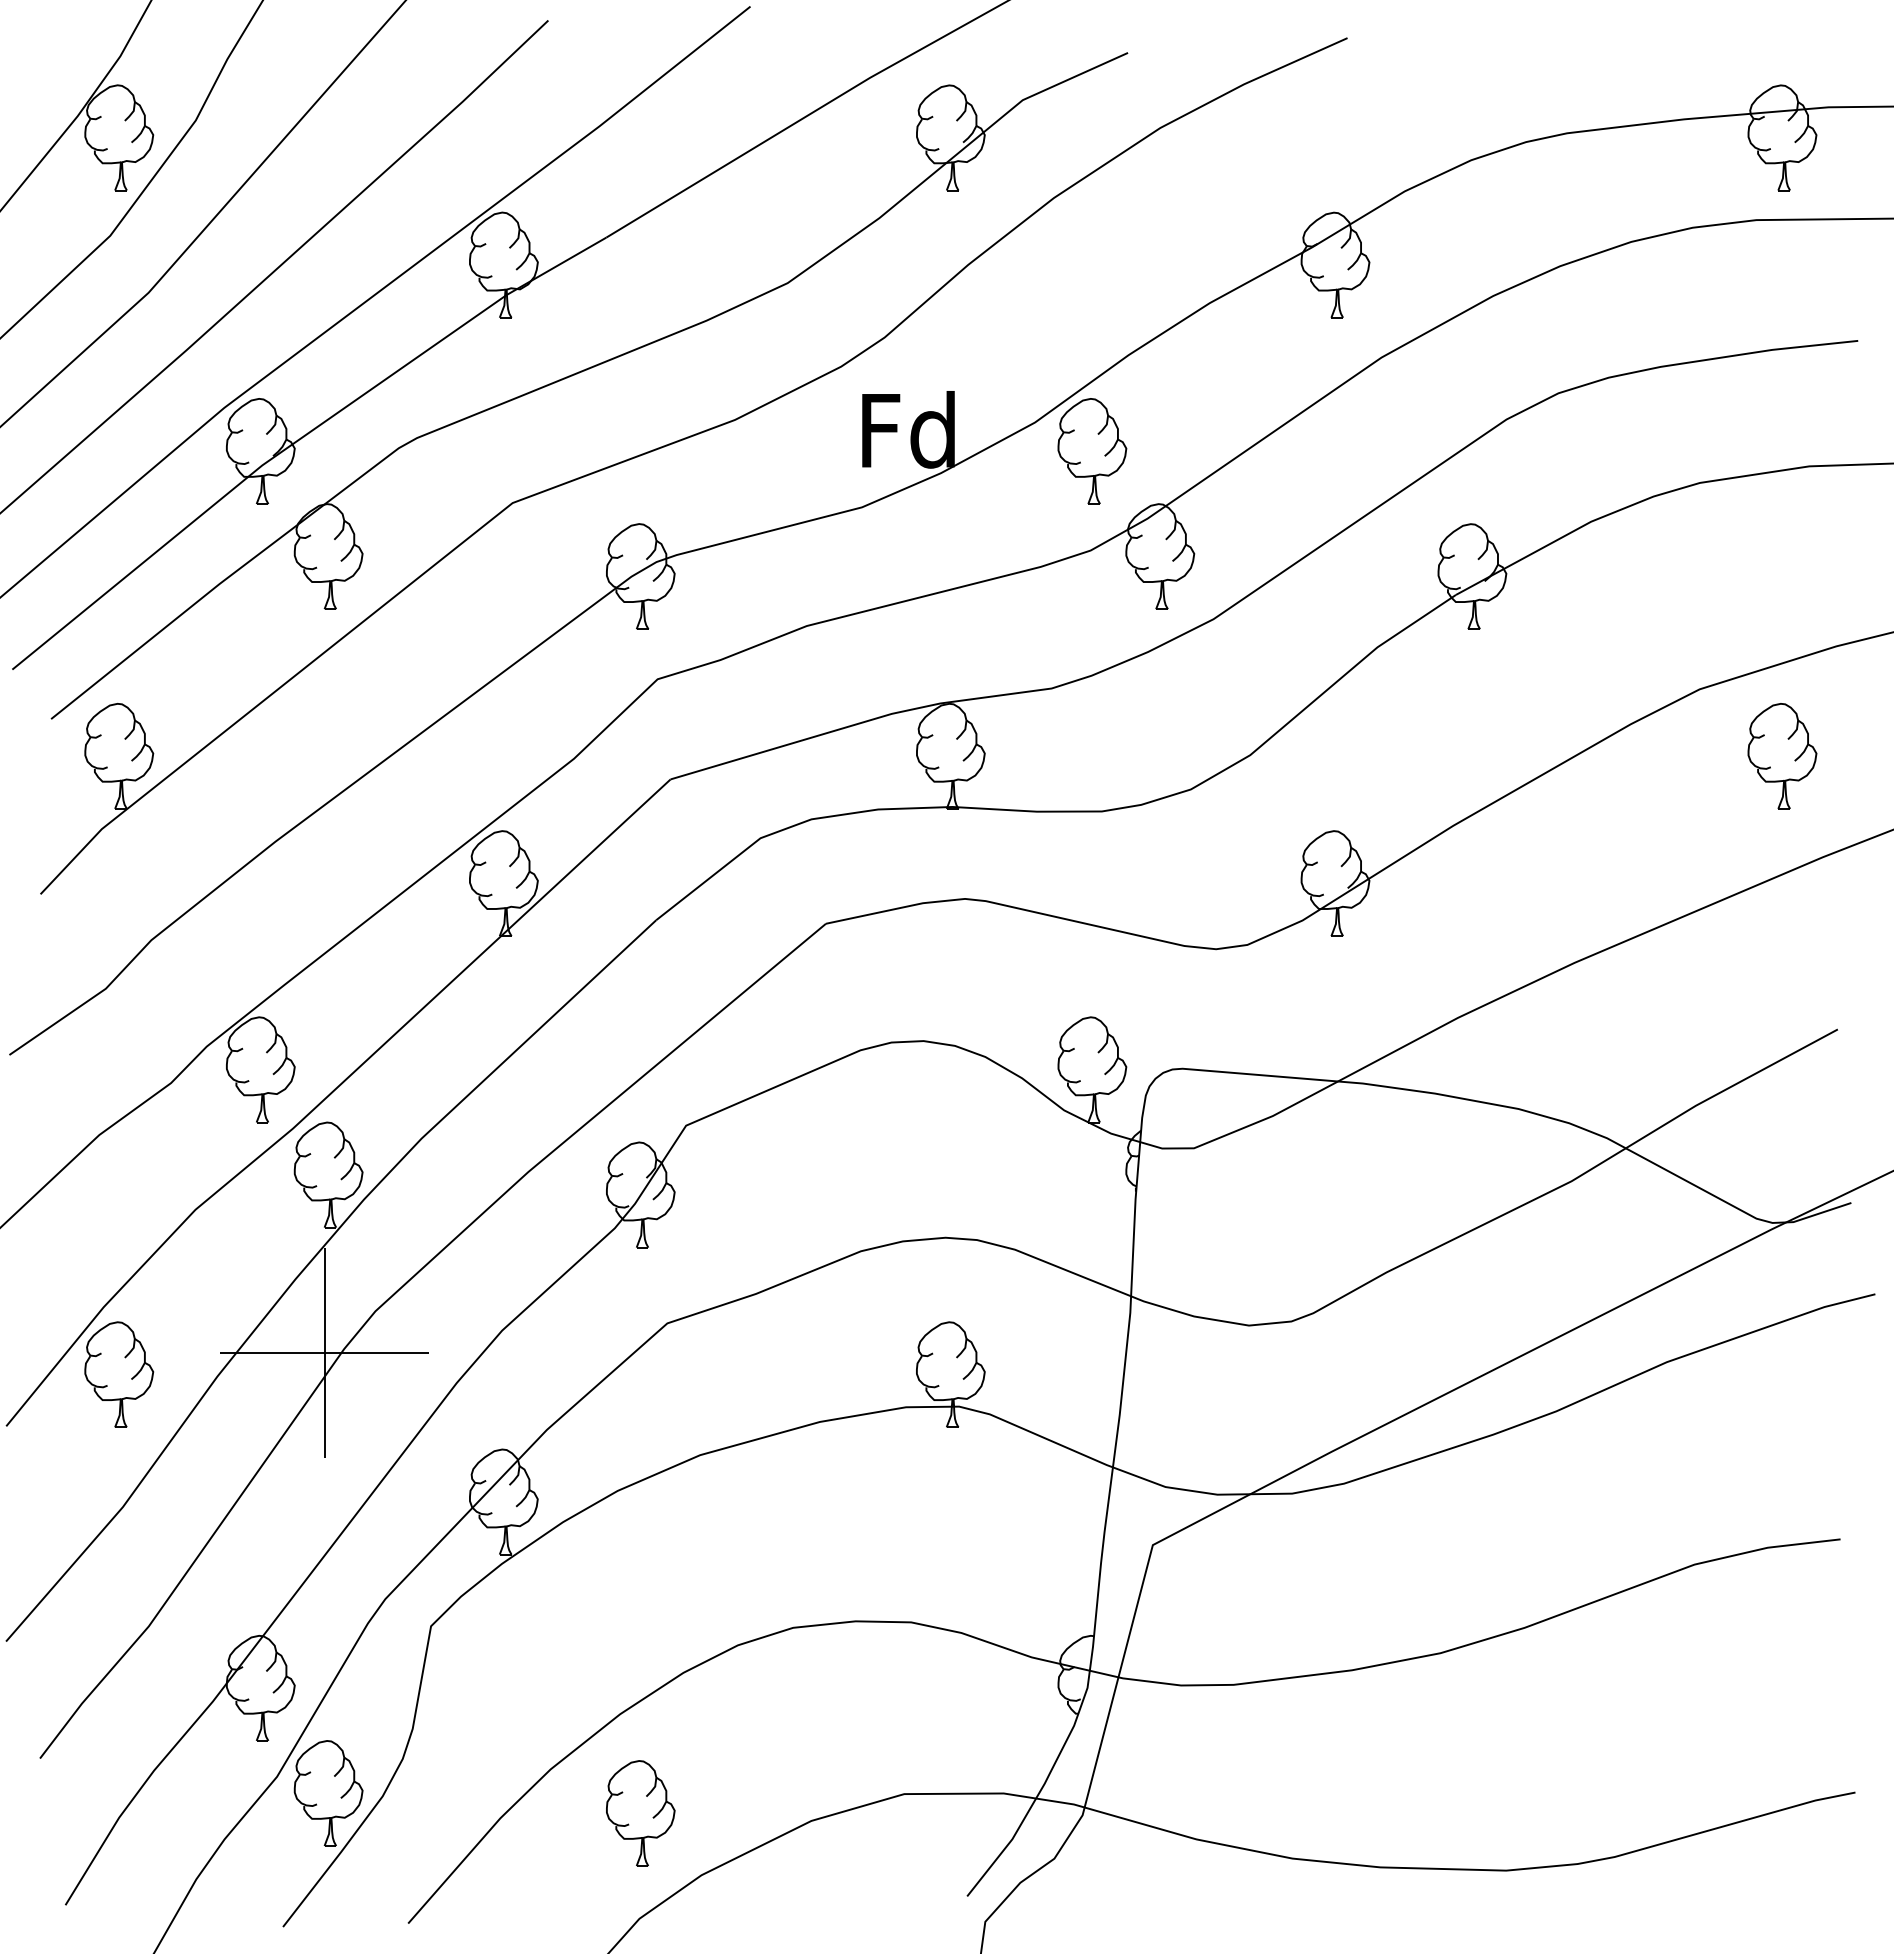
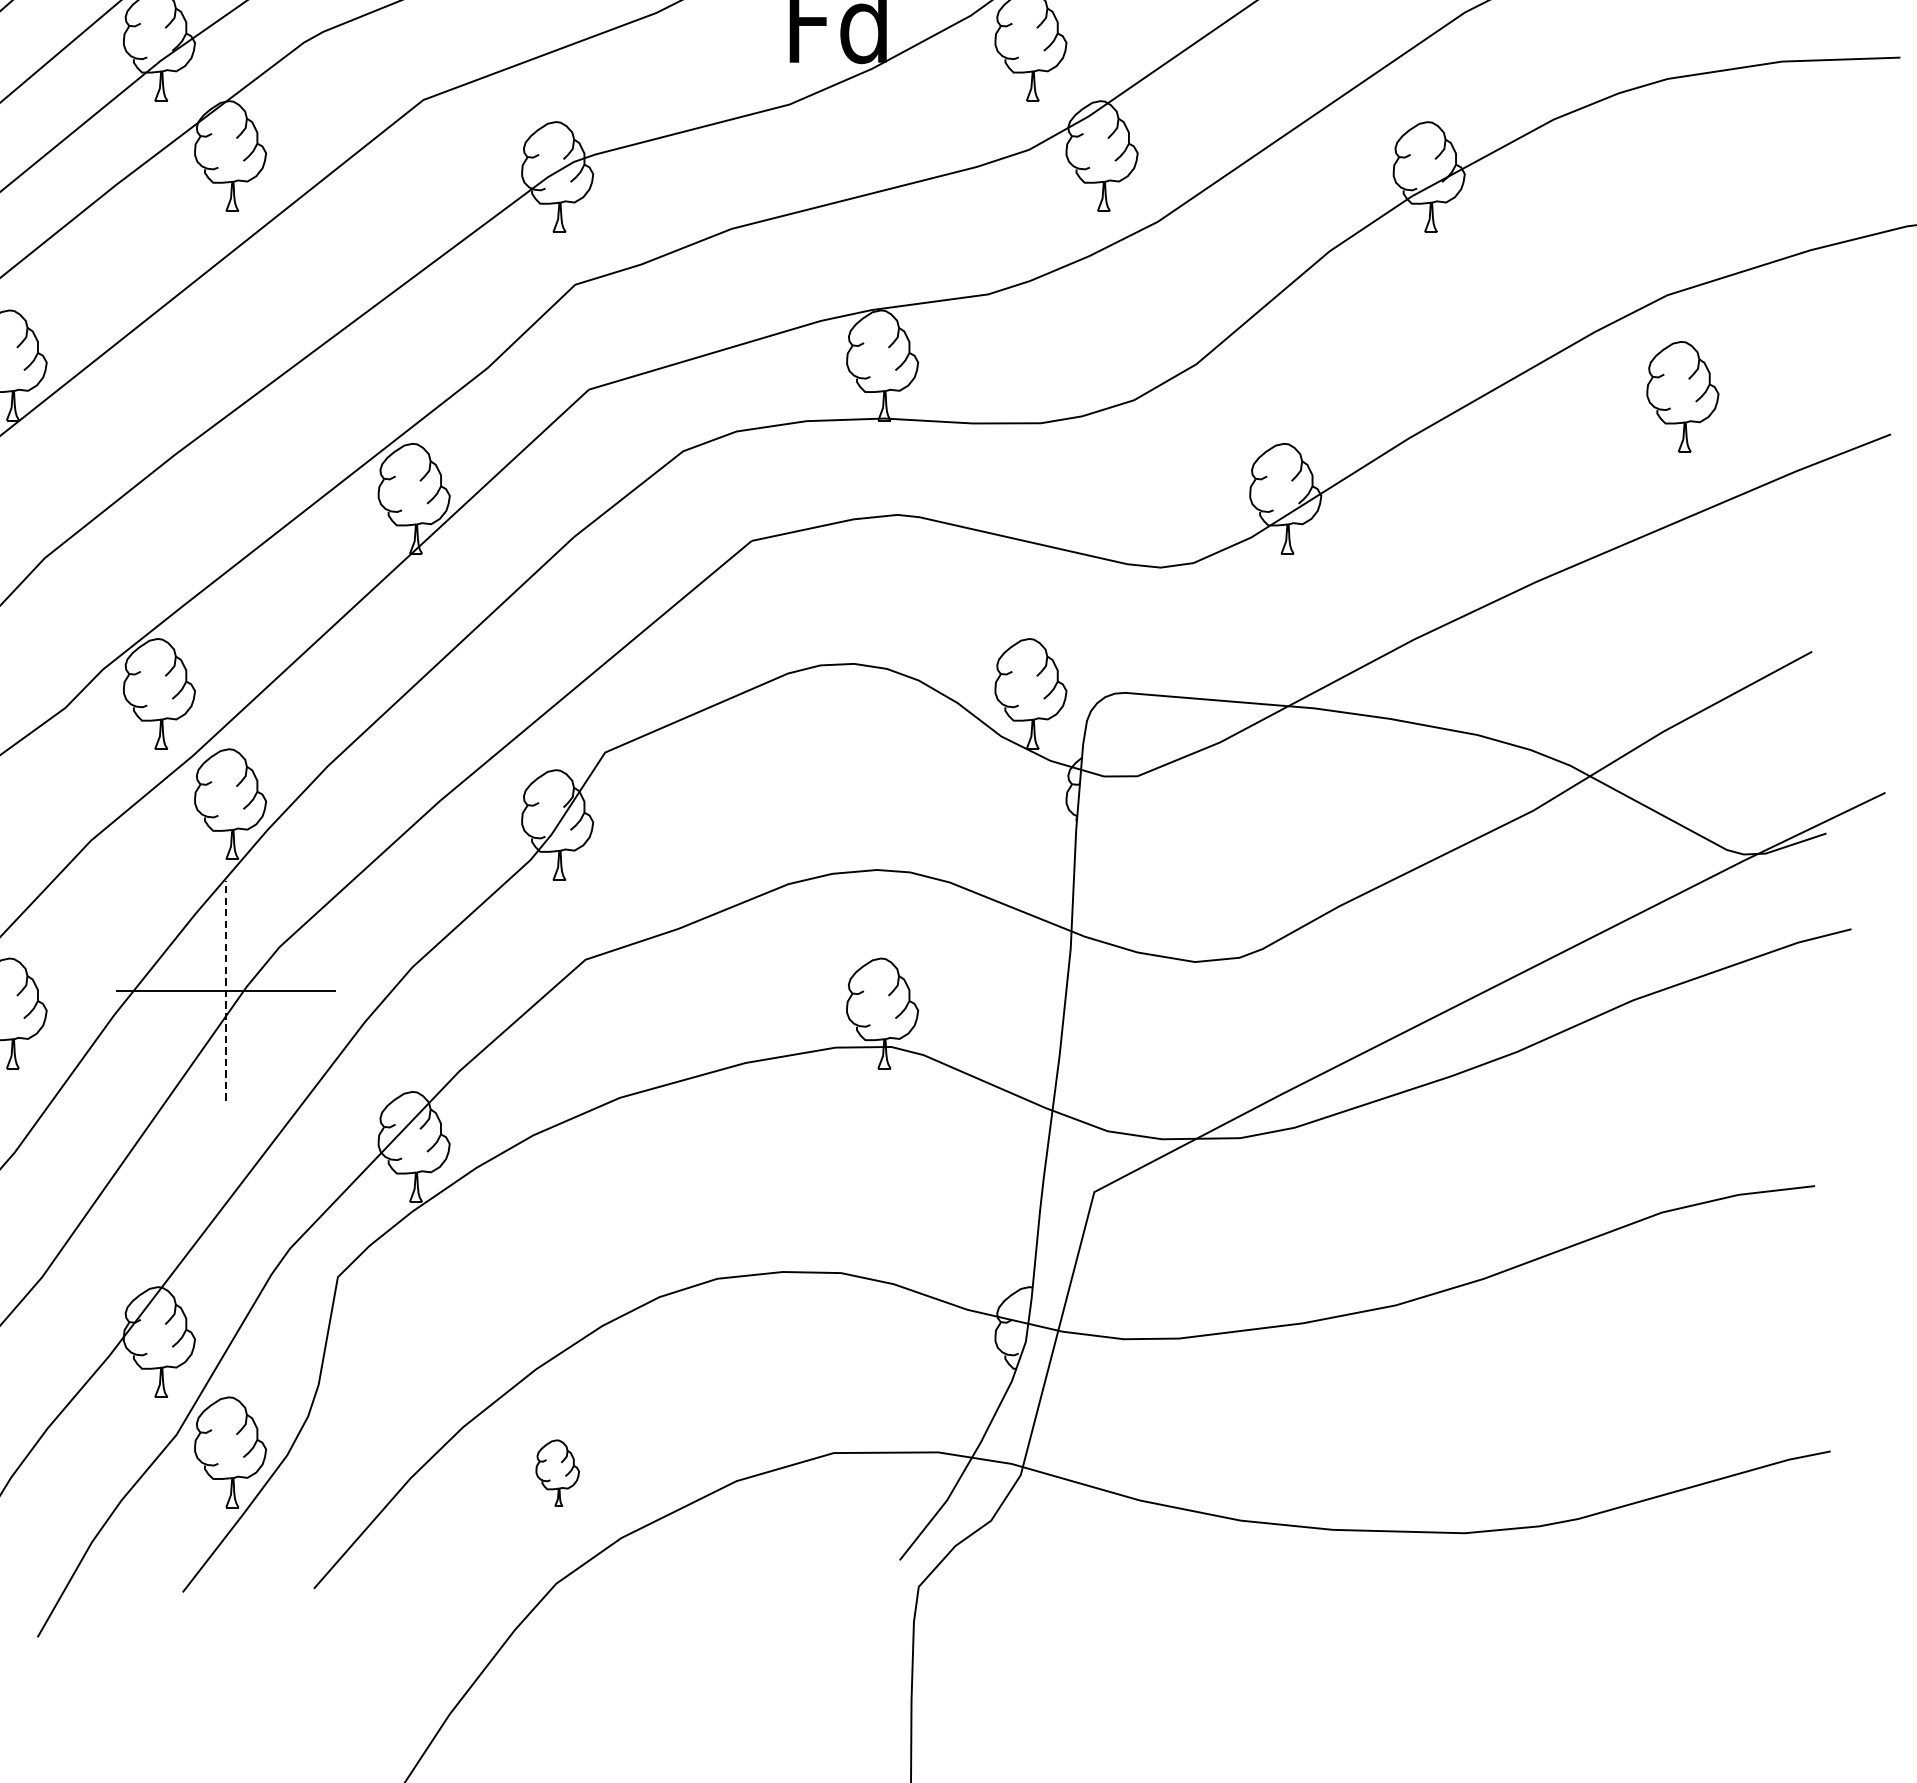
part: (1782, 756) -> (1682, 397), moved
line: (324, 1353) -> (226, 991), solid -> dashed
part: (640, 1813) -> (557, 1473), size x0.6

